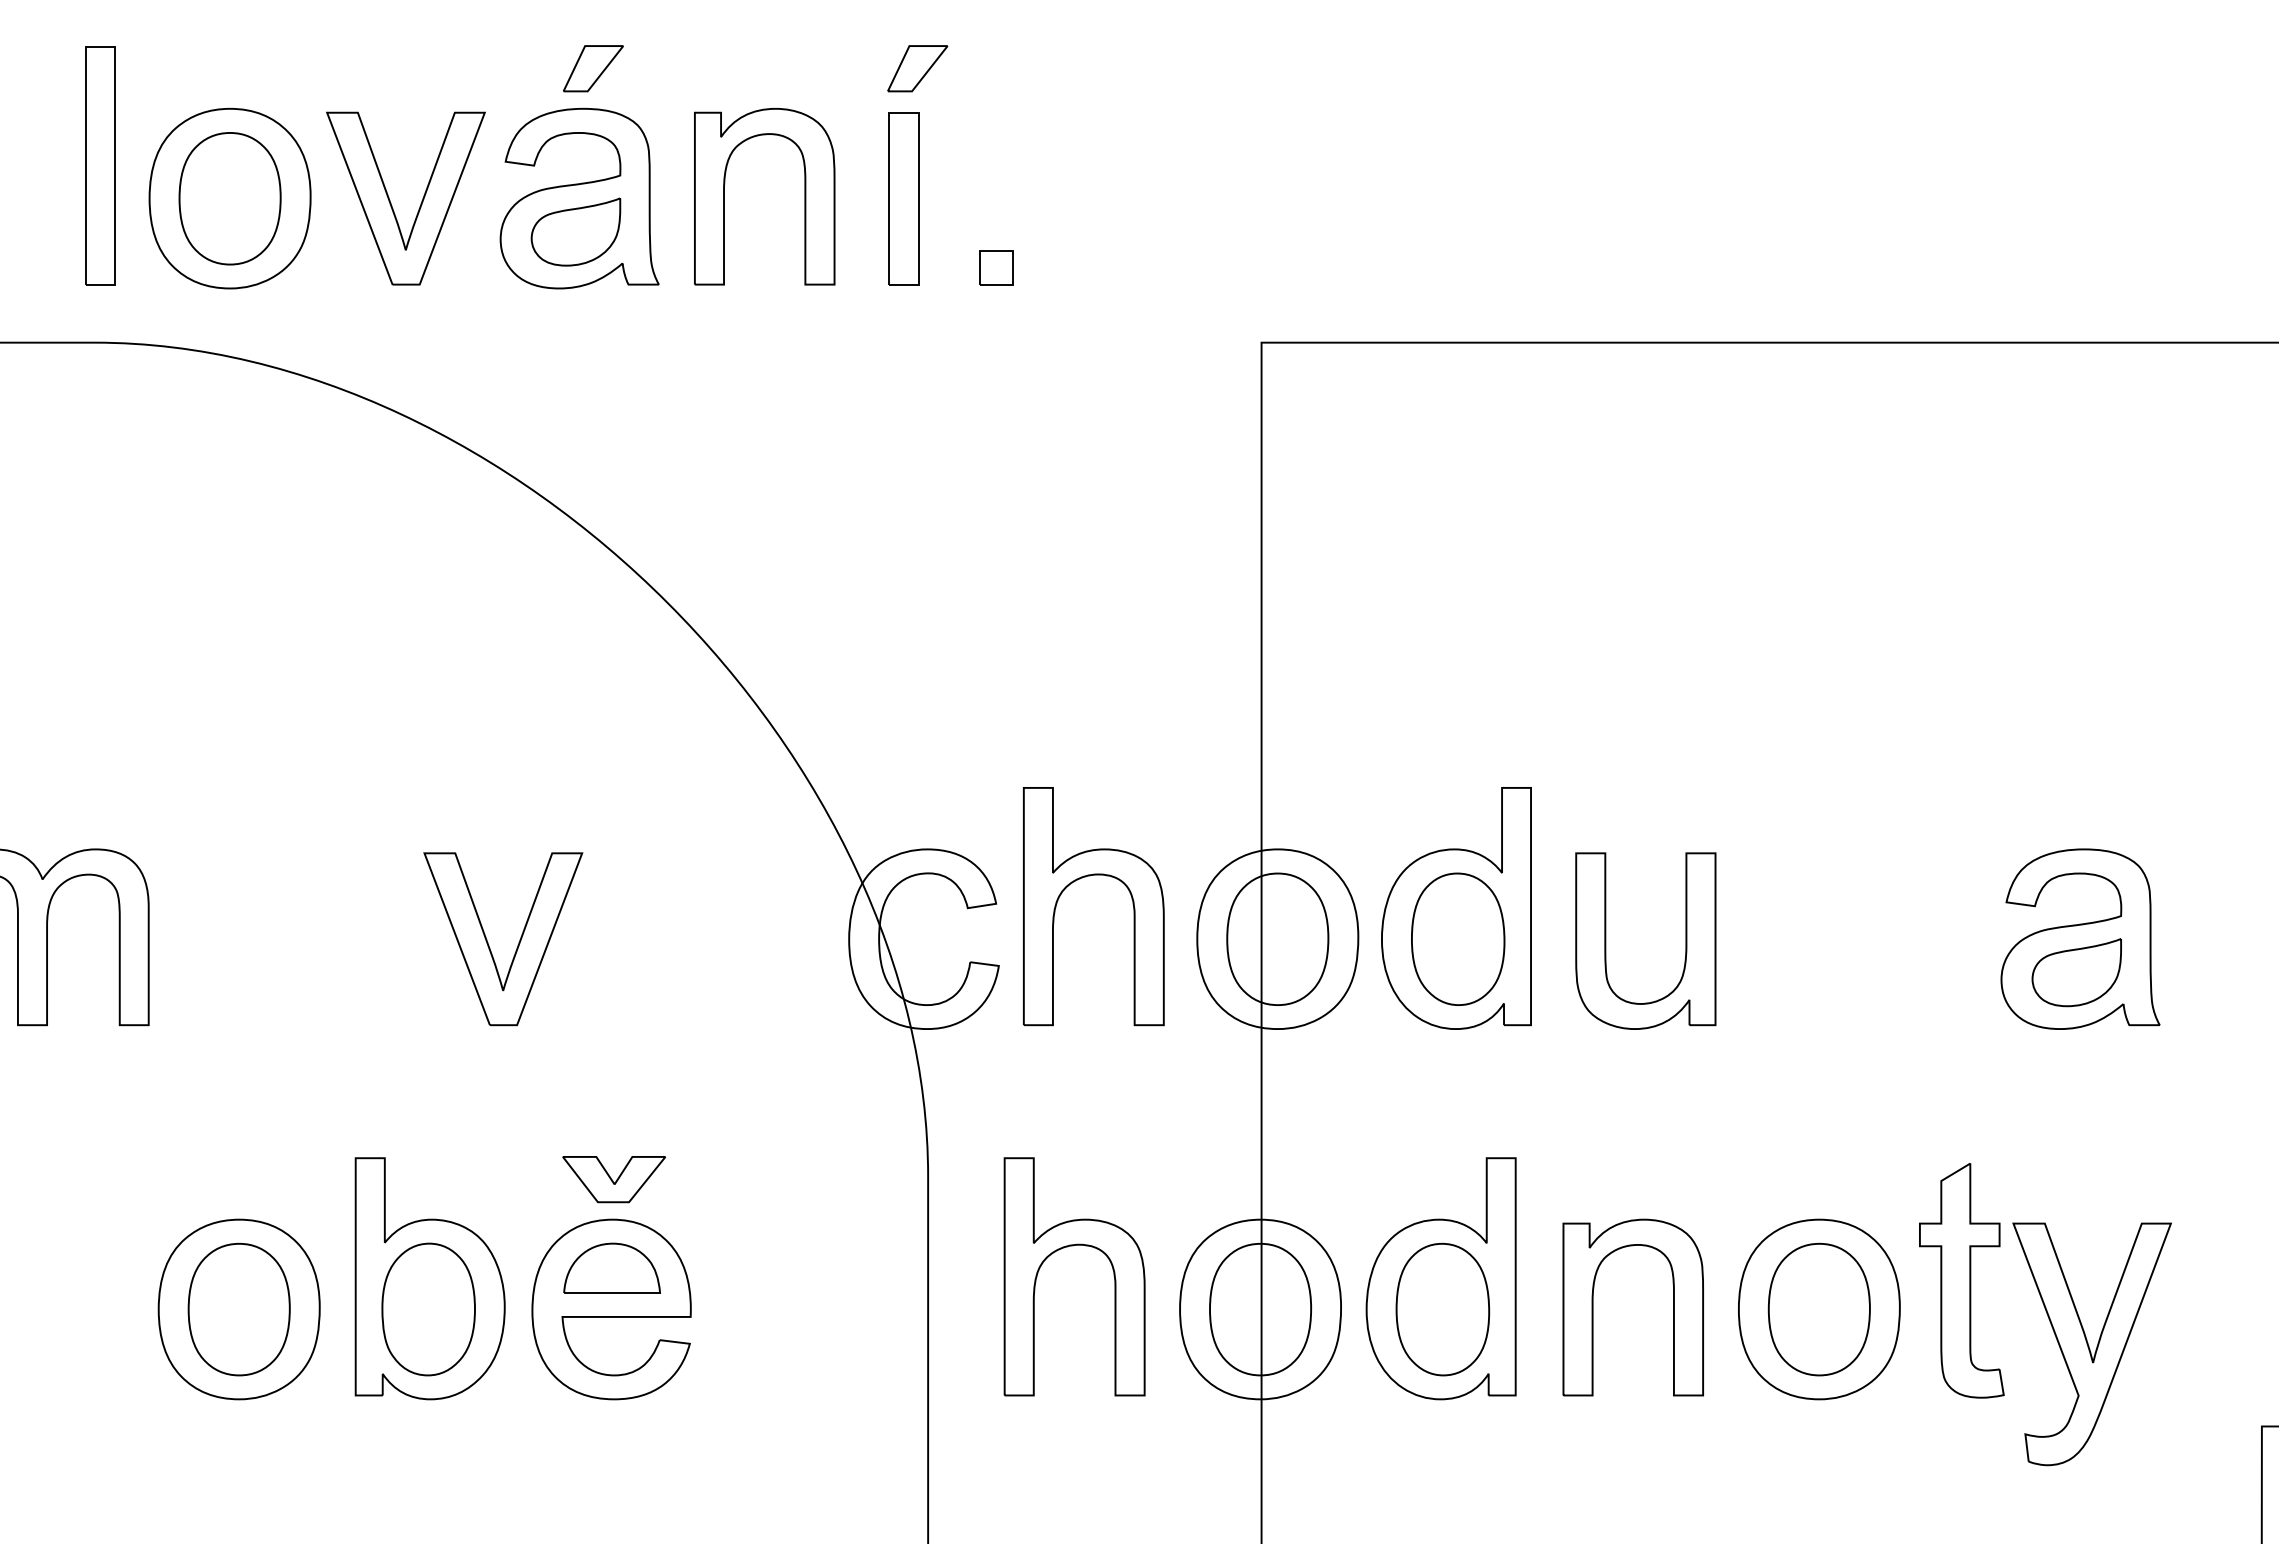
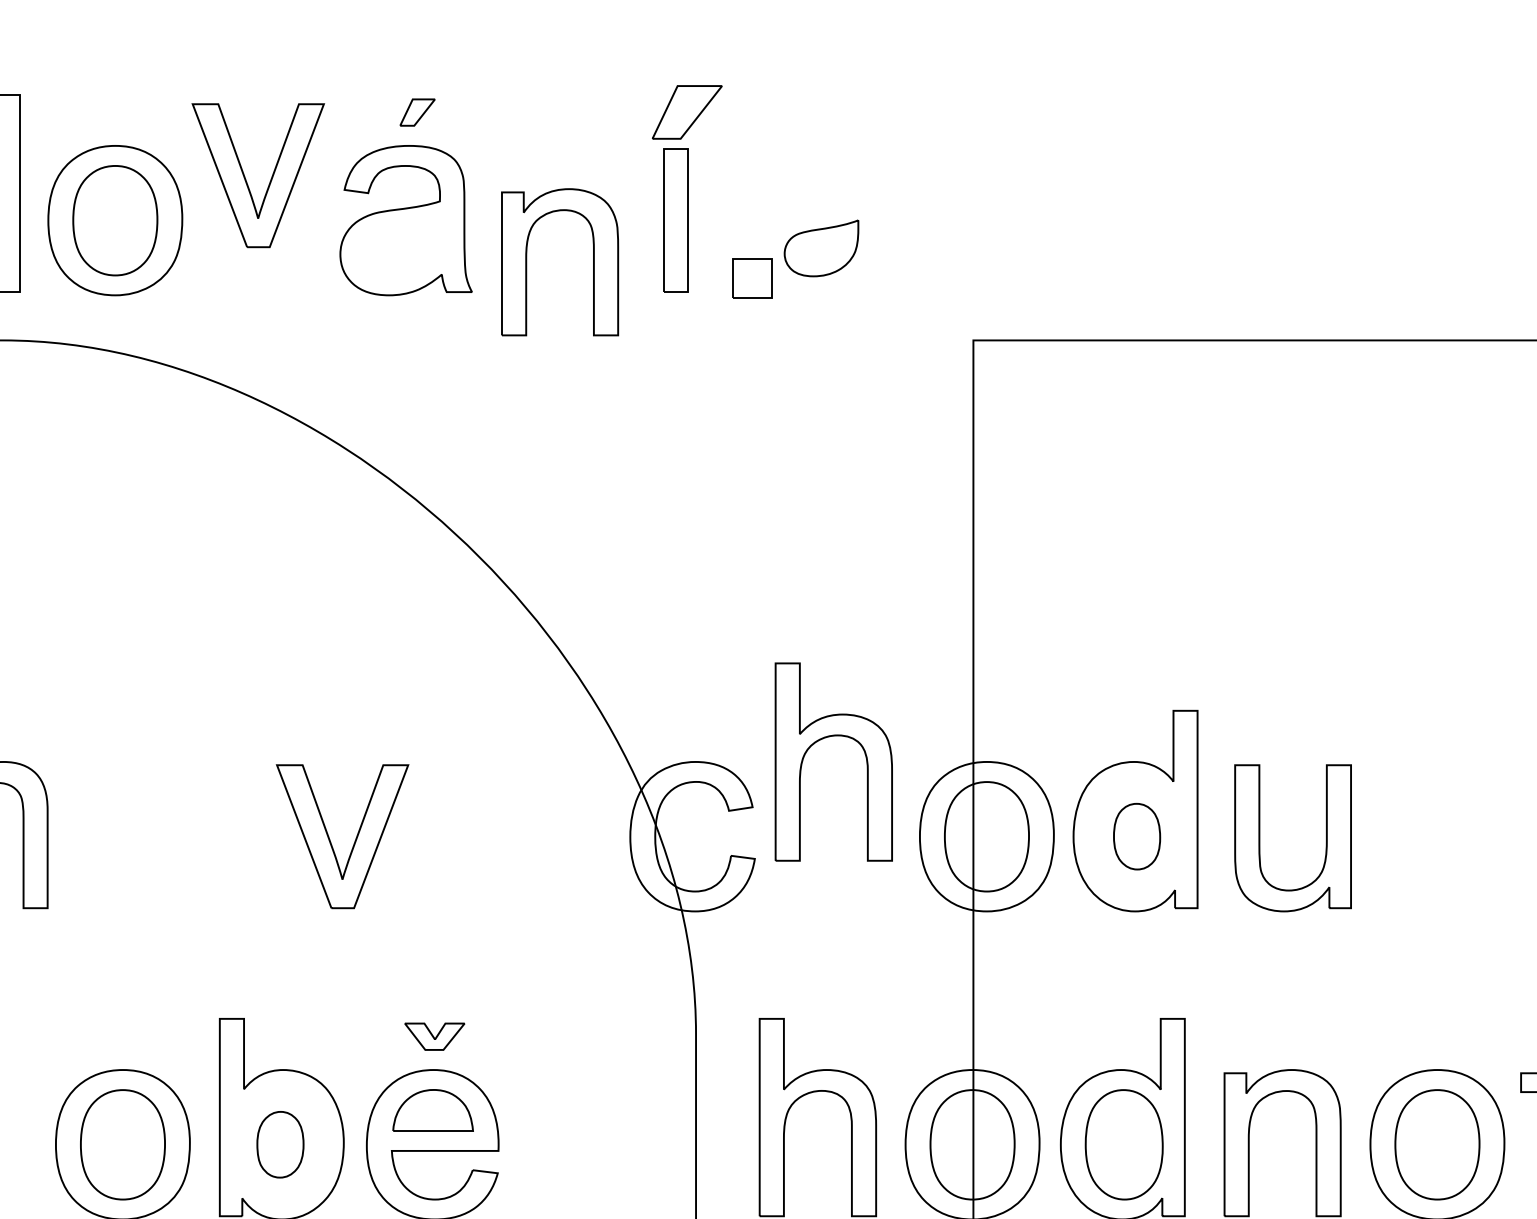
part: (593, 68) -> (417, 112), size x0.7
part: (917, 68) -> (687, 112), size x1.4
part: (724, 196) -> (526, 262), moved
part: (391, 202) -> (246, 178), moved
part: (575, 231) -> (821, 247), moved
part: (996, 267) -> (752, 277), size x1.4
part: (1080, 879) -> (822, 739), moved
part: (1458, 938) -> (1137, 836), size x0.6
part: (613, 1179) -> (434, 1036), size x0.7
part: (428, 1309) -> (280, 1144), size x0.6

